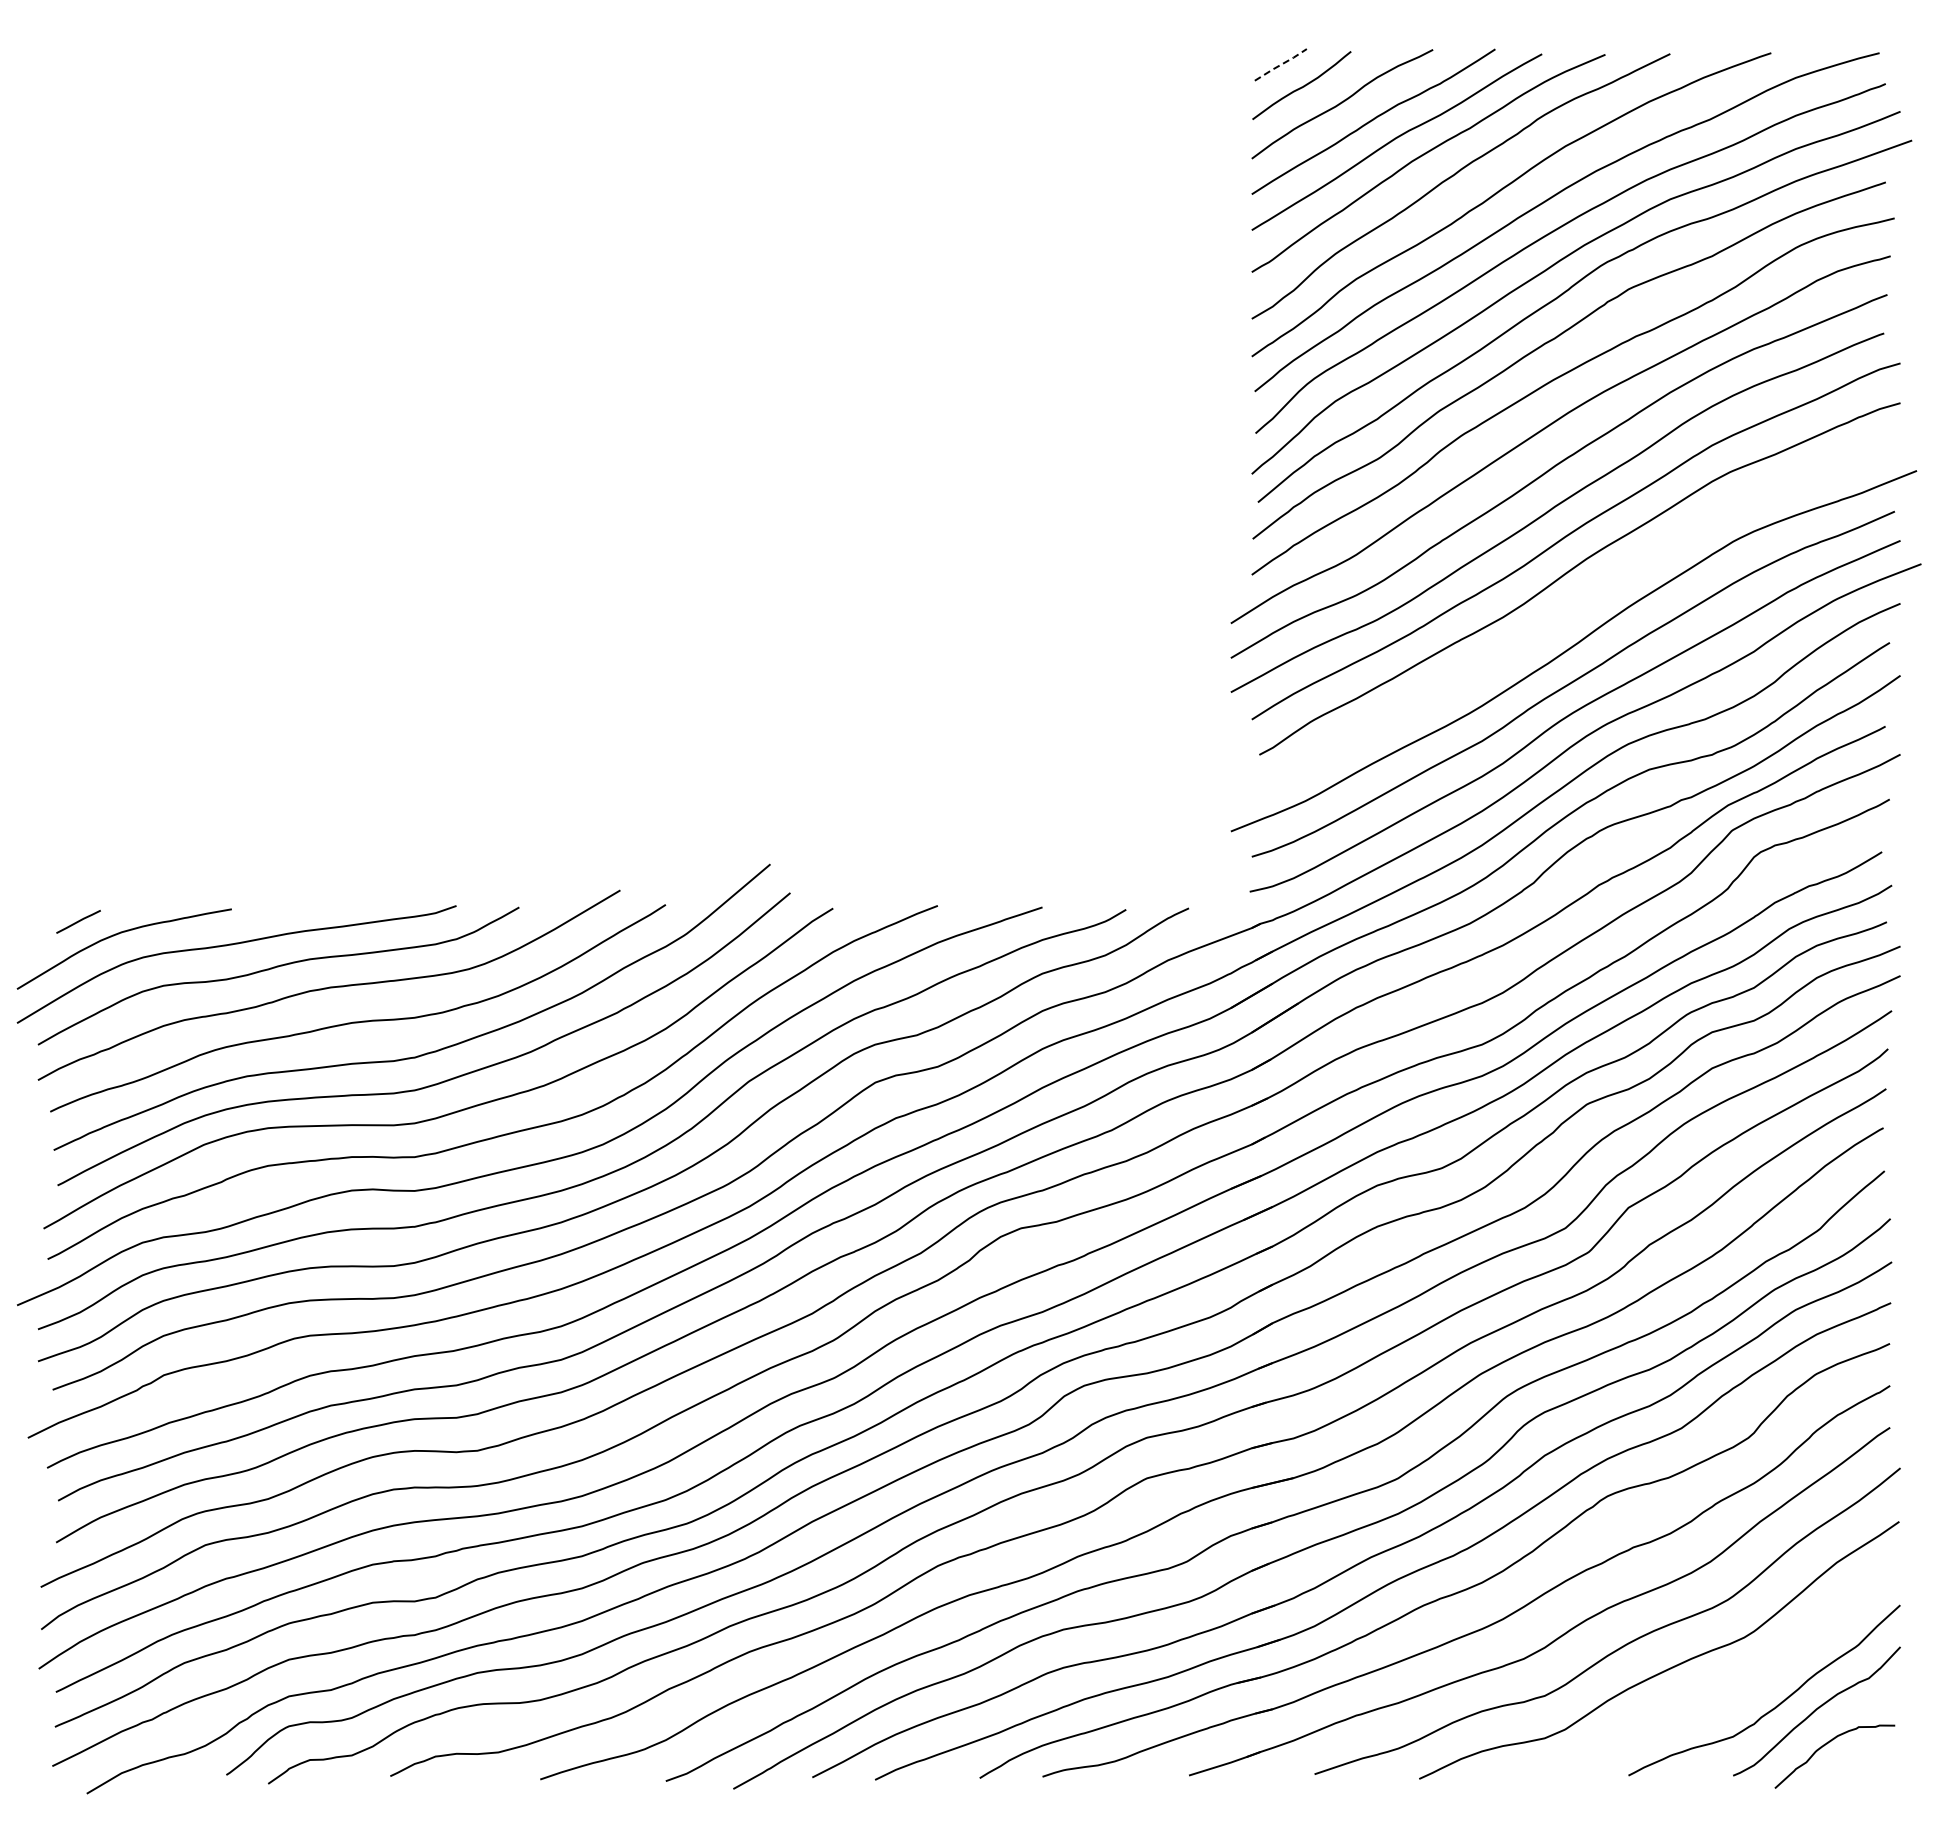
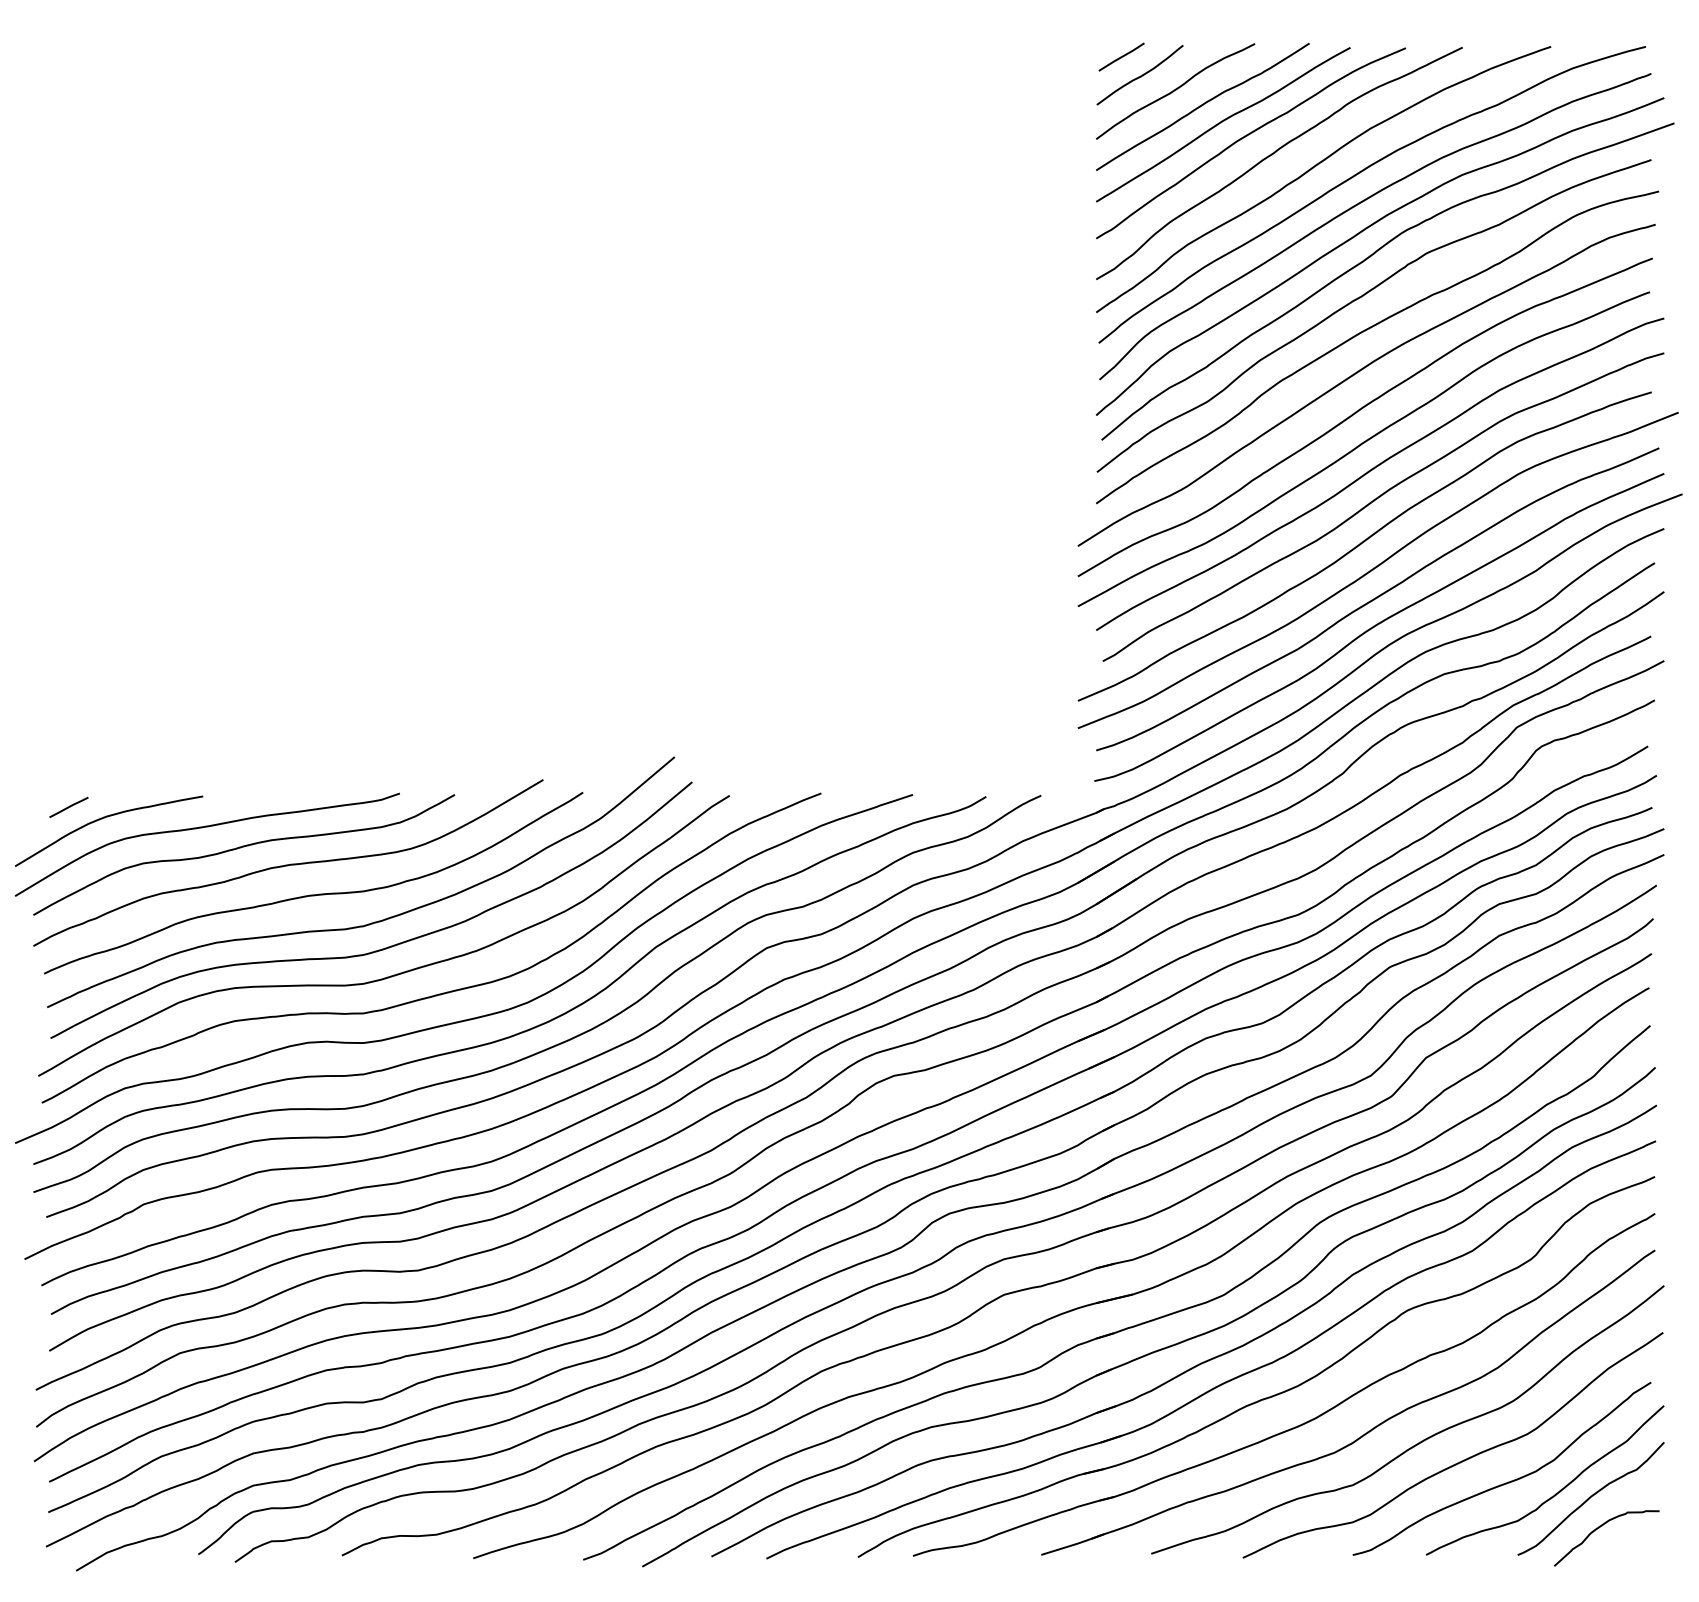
line: (1281, 64) -> (1122, 56), dashed -> solid
curve: (1556, 620) -> (1363, 543), added
curve: (1720, 1692) -> (1506, 1482), added

